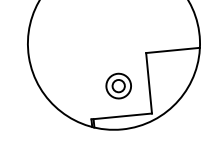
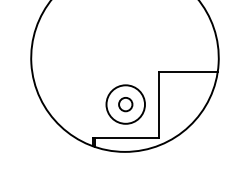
circle: (118, 86) -> (125, 104), size x1.43

